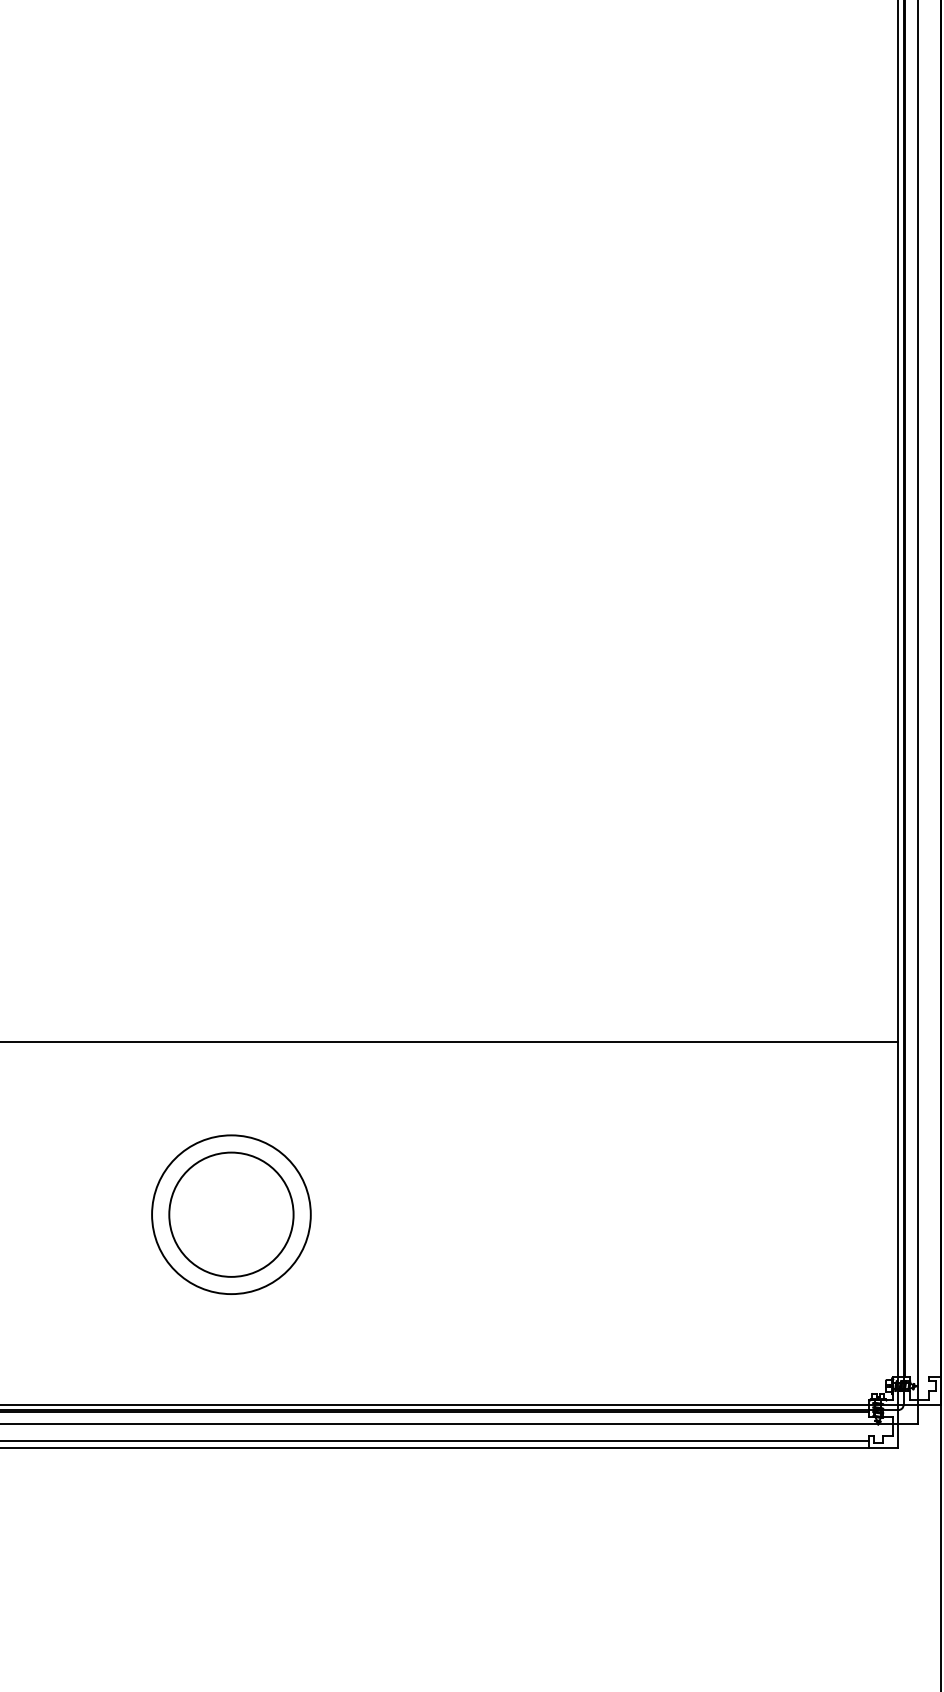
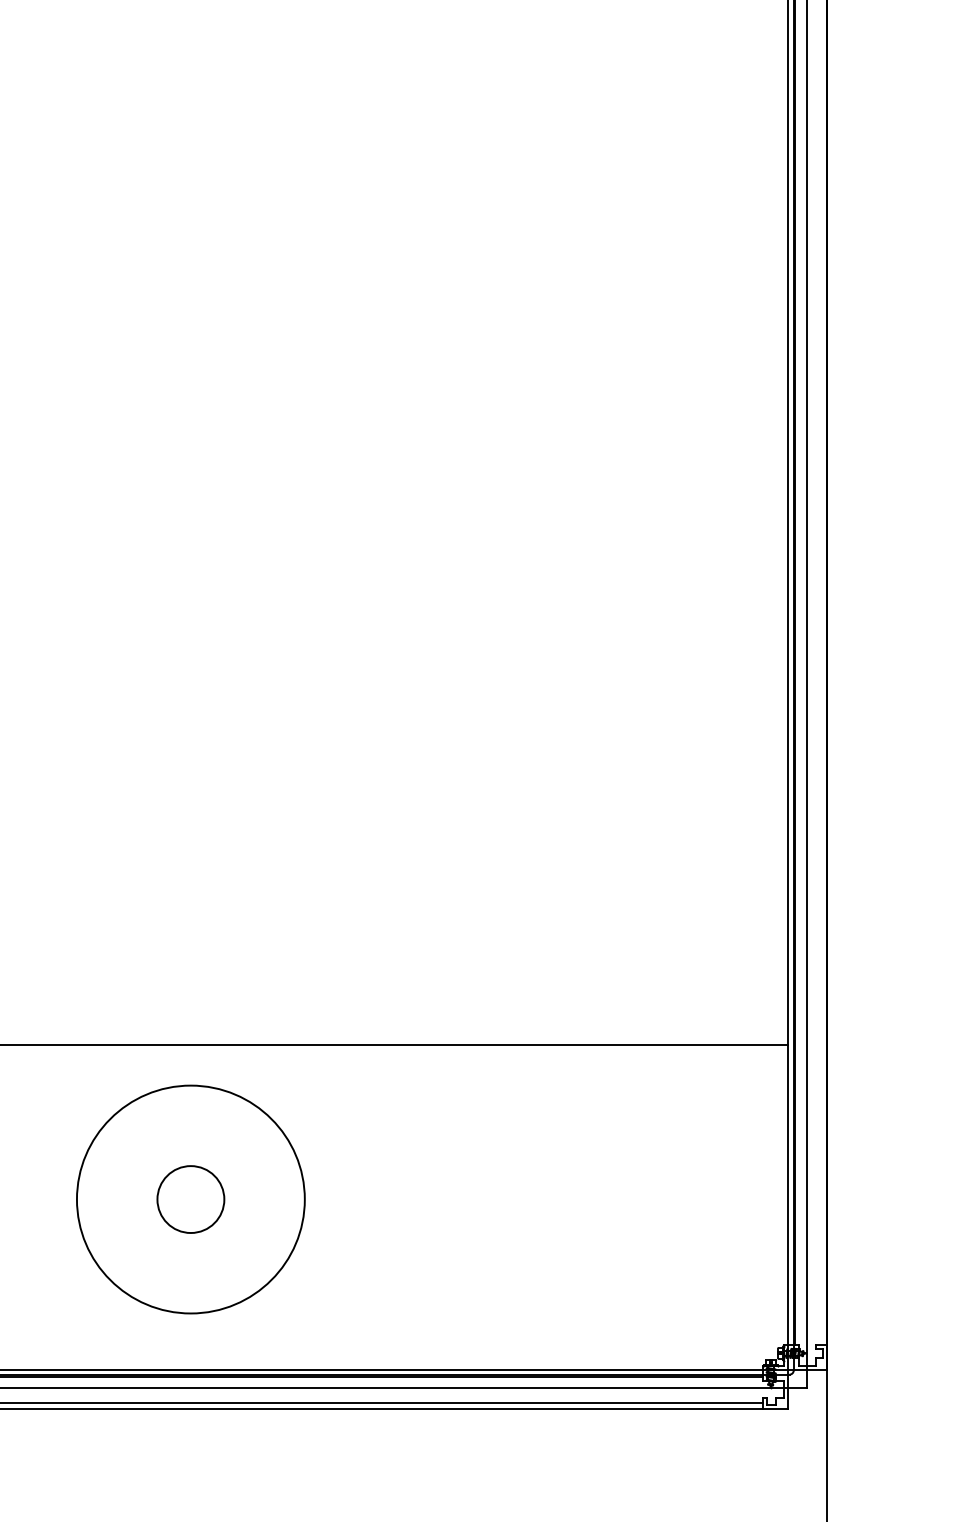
circle: (230, 1214) -> (190, 1199), size x0.6
circle: (230, 1214) -> (190, 1199), size x1.6

